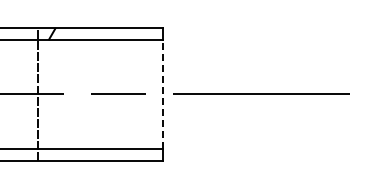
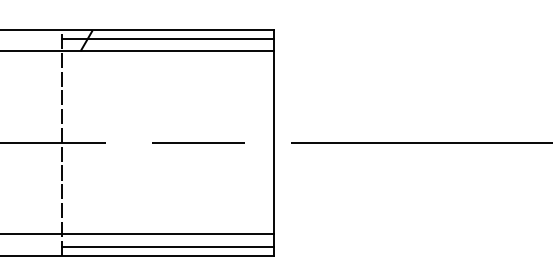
line: (99, 32) -> (166, 38), added
line: (162, 94) -> (272, 142), dashed -> solid
line: (99, 156) -> (166, 247), added

